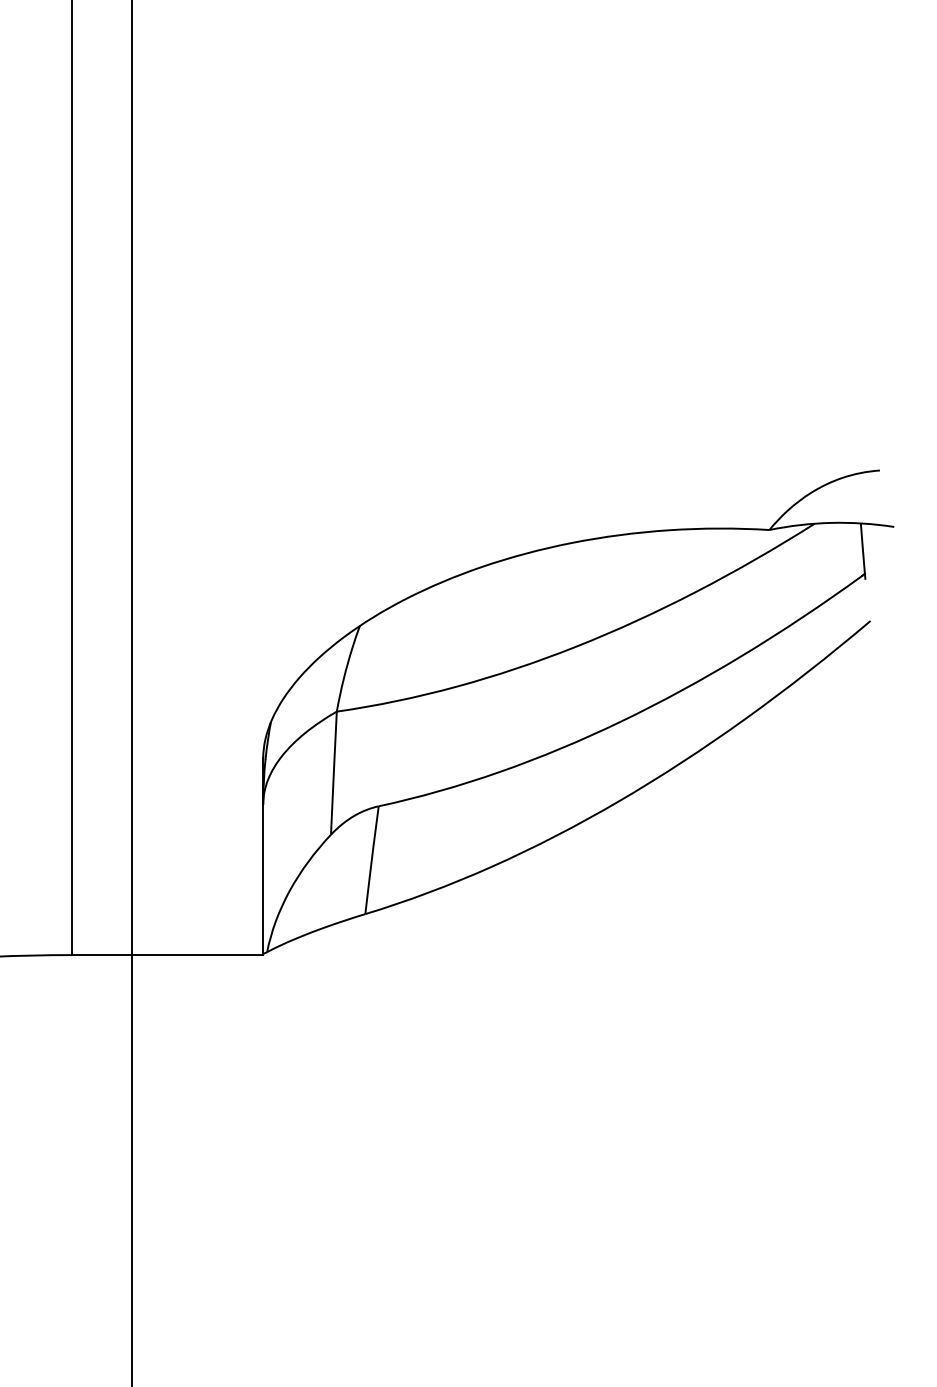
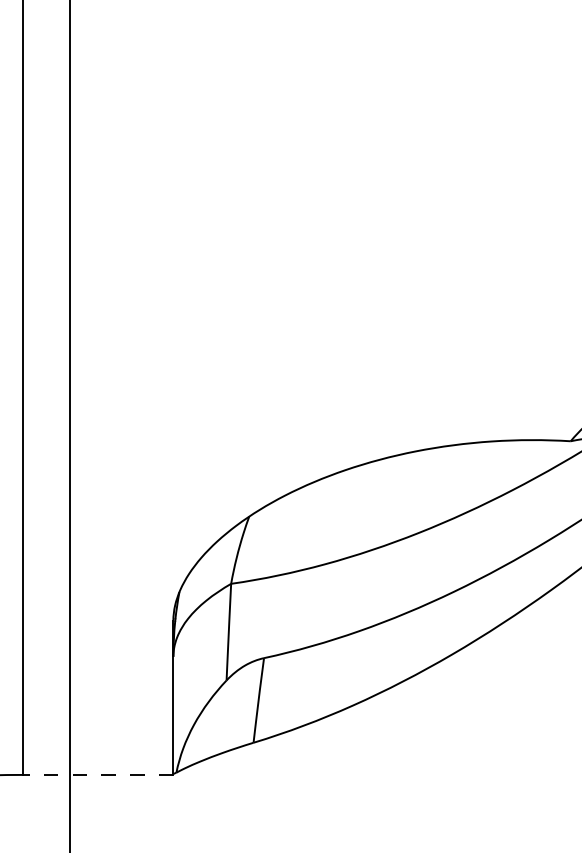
line: (167, 955) -> (98, 775), solid -> dashed

